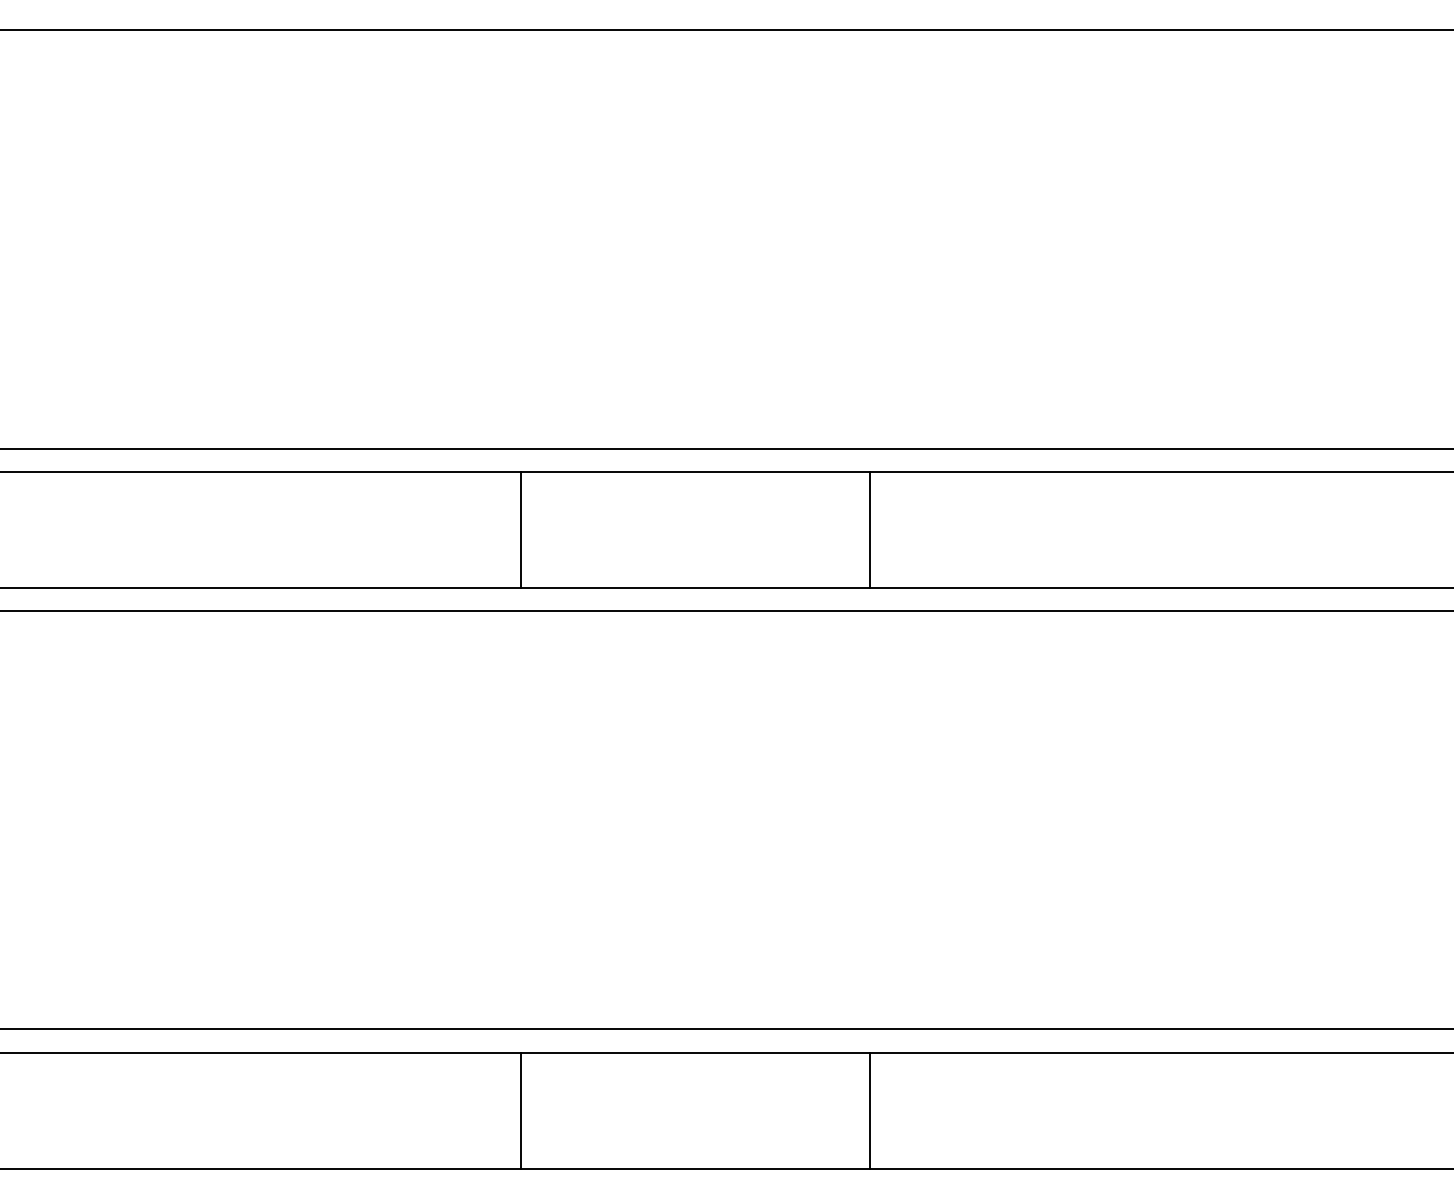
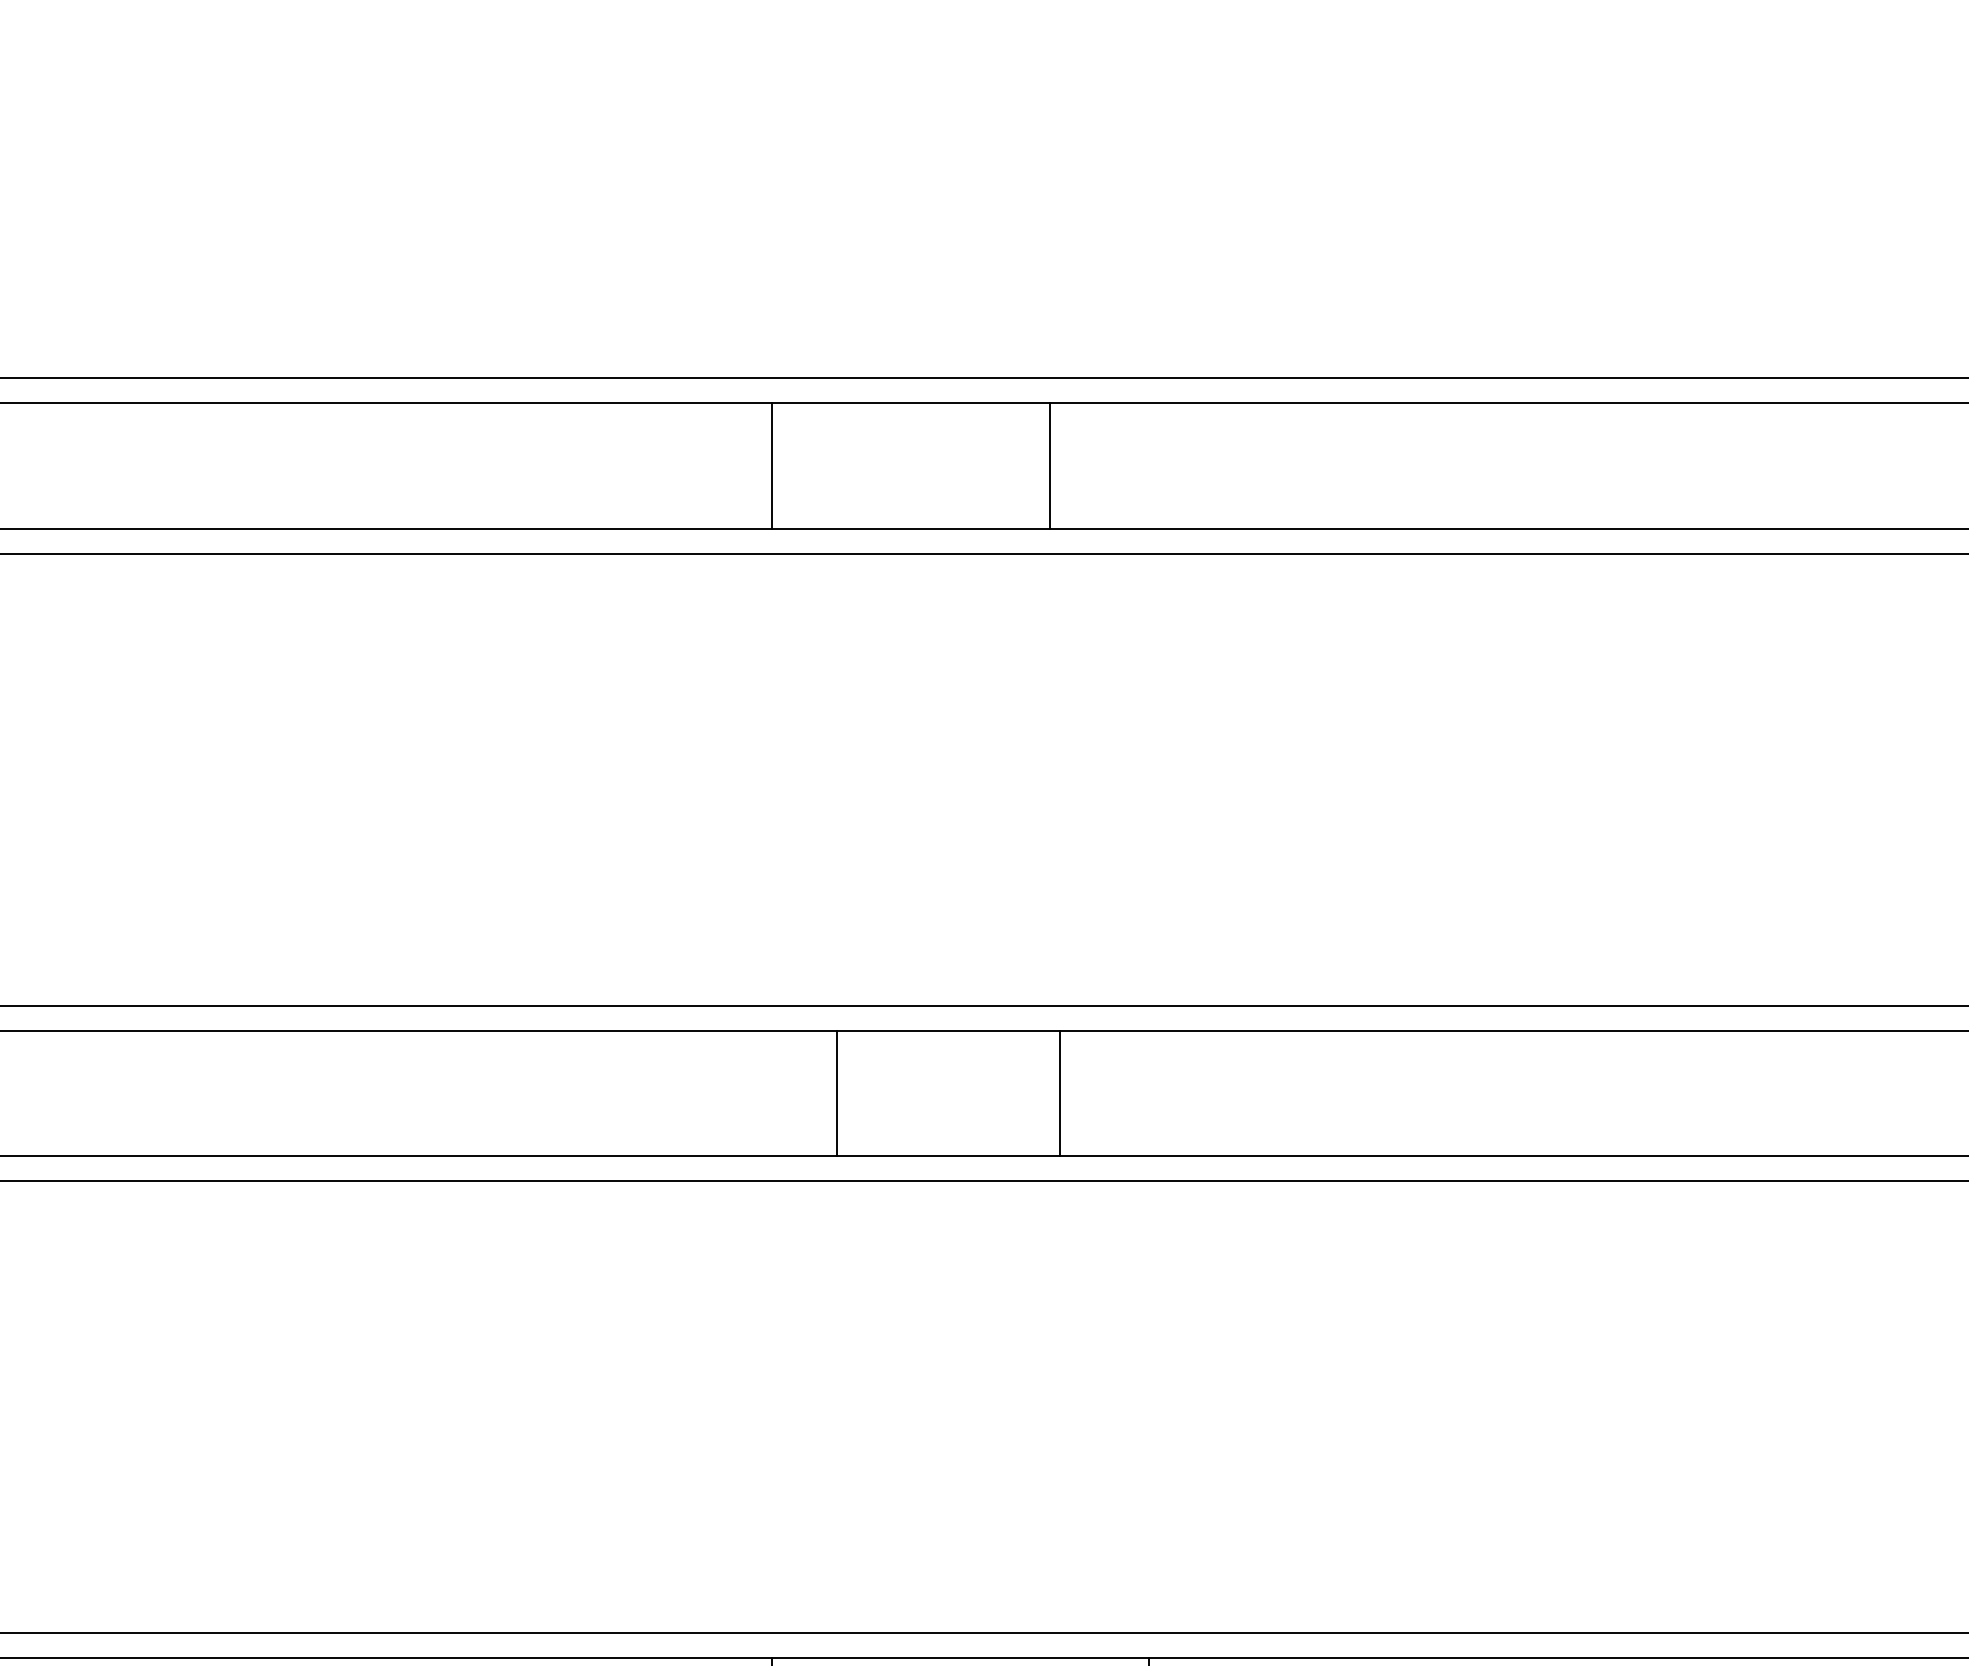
line: (869, 529) -> (1049, 465), moved
line: (521, 1110) -> (837, 1093), moved
line: (869, 1110) -> (1059, 1093), moved

